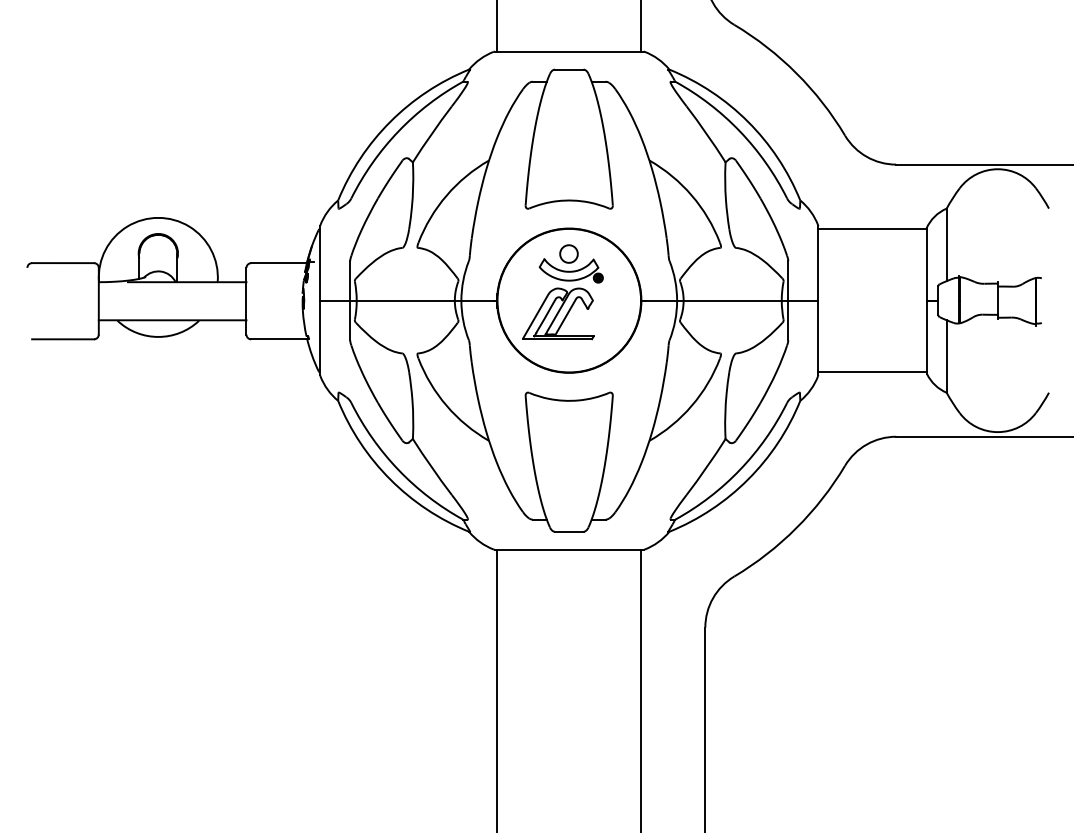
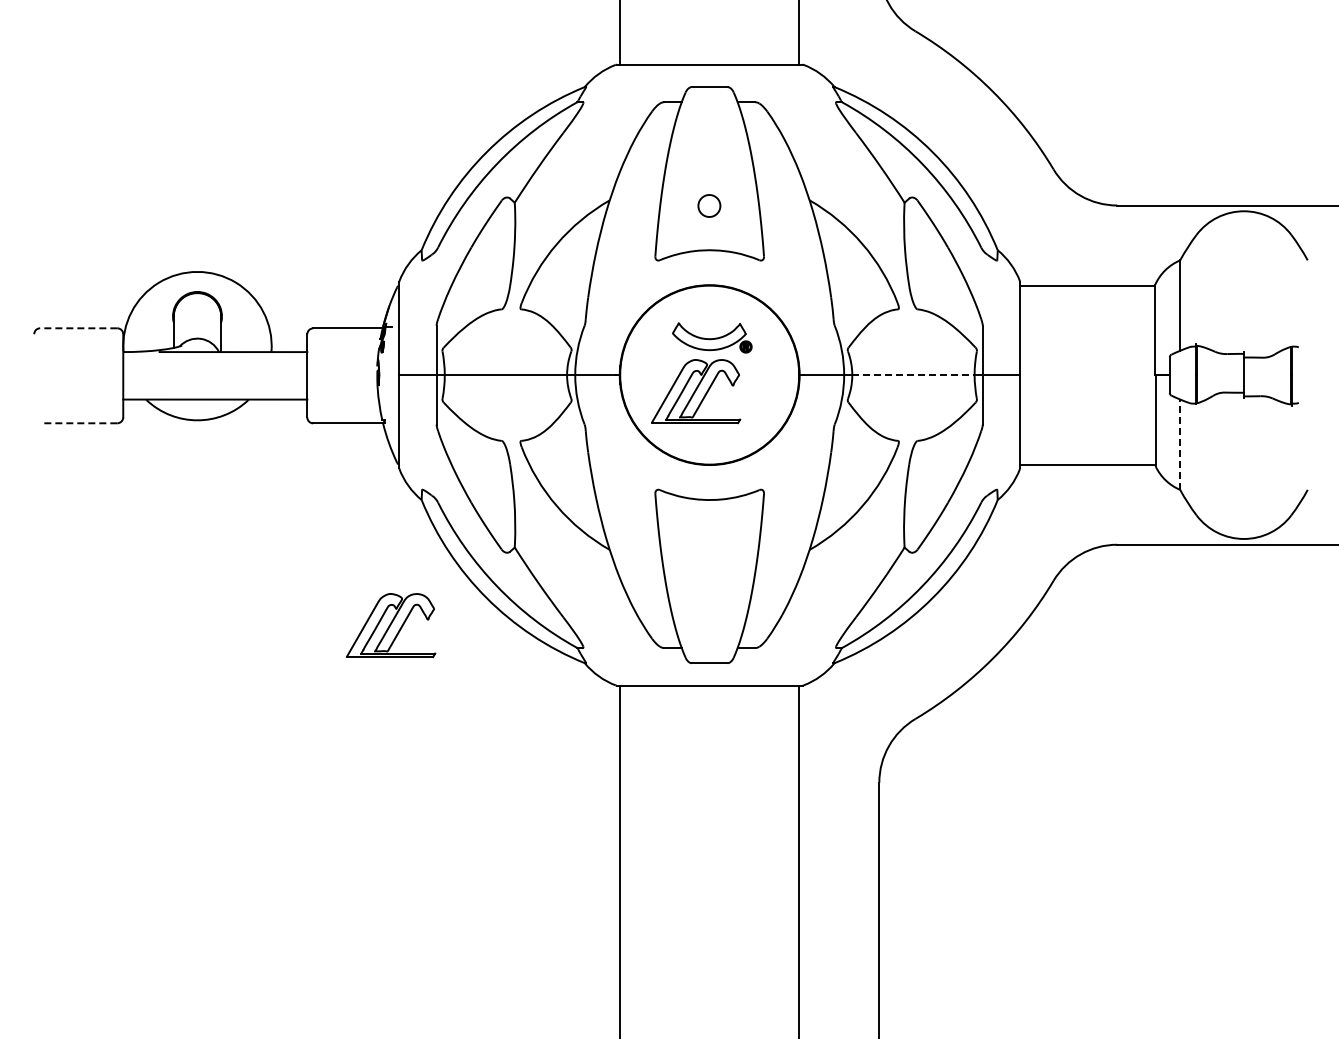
part: (569, 253) -> (709, 205), moved
line: (62, 263) -> (78, 328), solid -> dashed
line: (732, 300) -> (913, 375), solid -> dashed
line: (62, 339) -> (78, 423), solid -> dashed
line: (946, 356) -> (1180, 444), solid -> dashed
part: (313, 501) -> (391, 625), added

